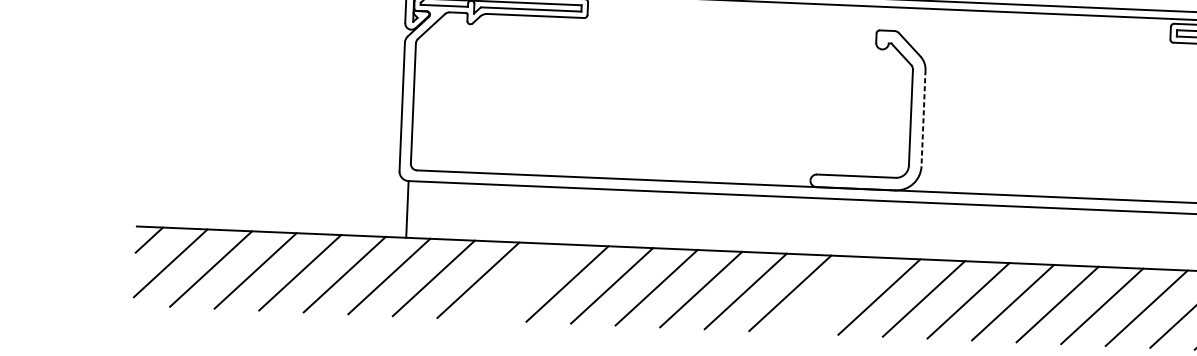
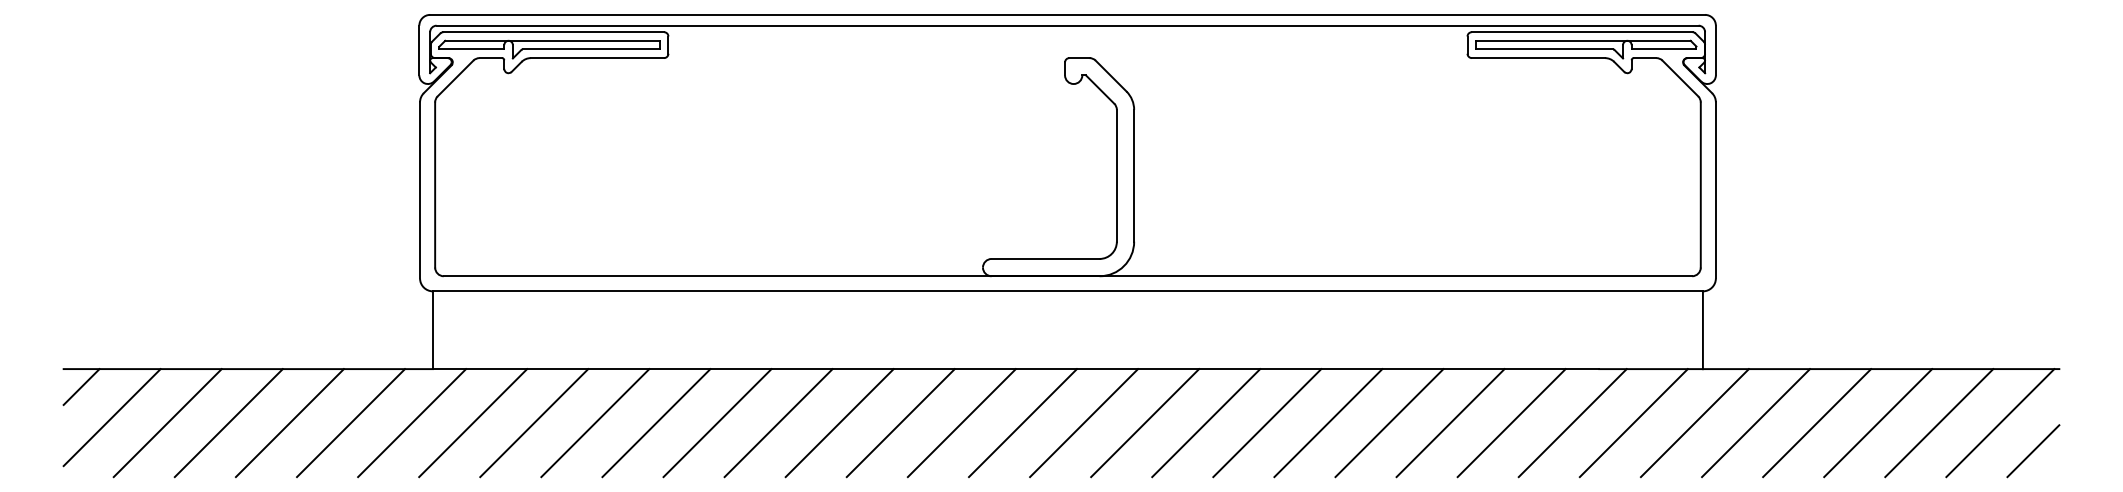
line: (923, 118) -> (1134, 175), dashed -> solid
line: (523, 282) -> (595, 423), added
line: (834, 295) -> (1022, 423), added

